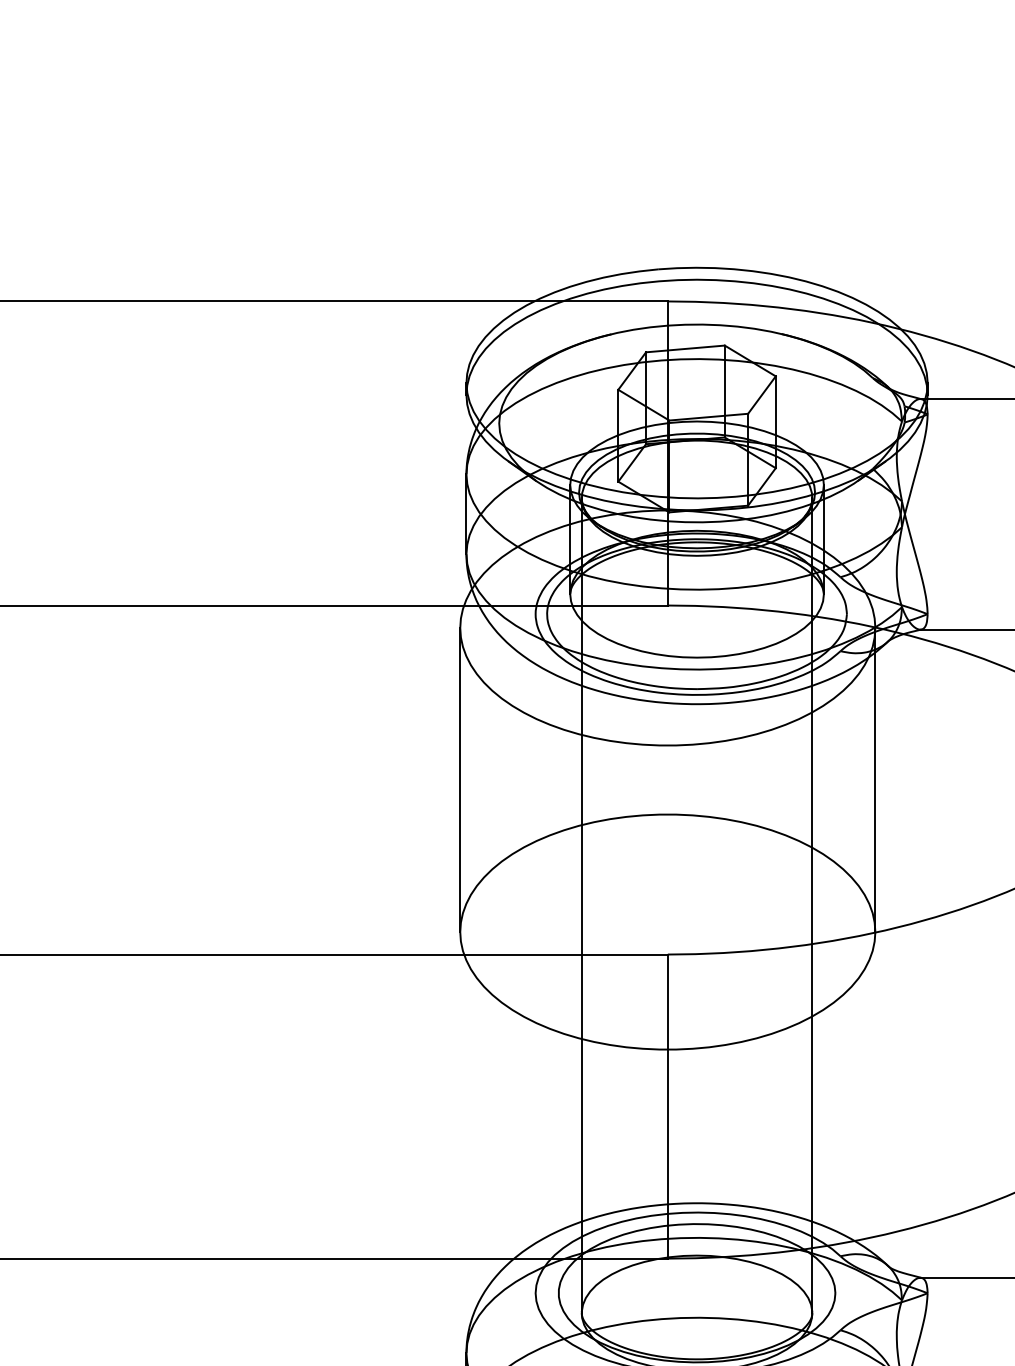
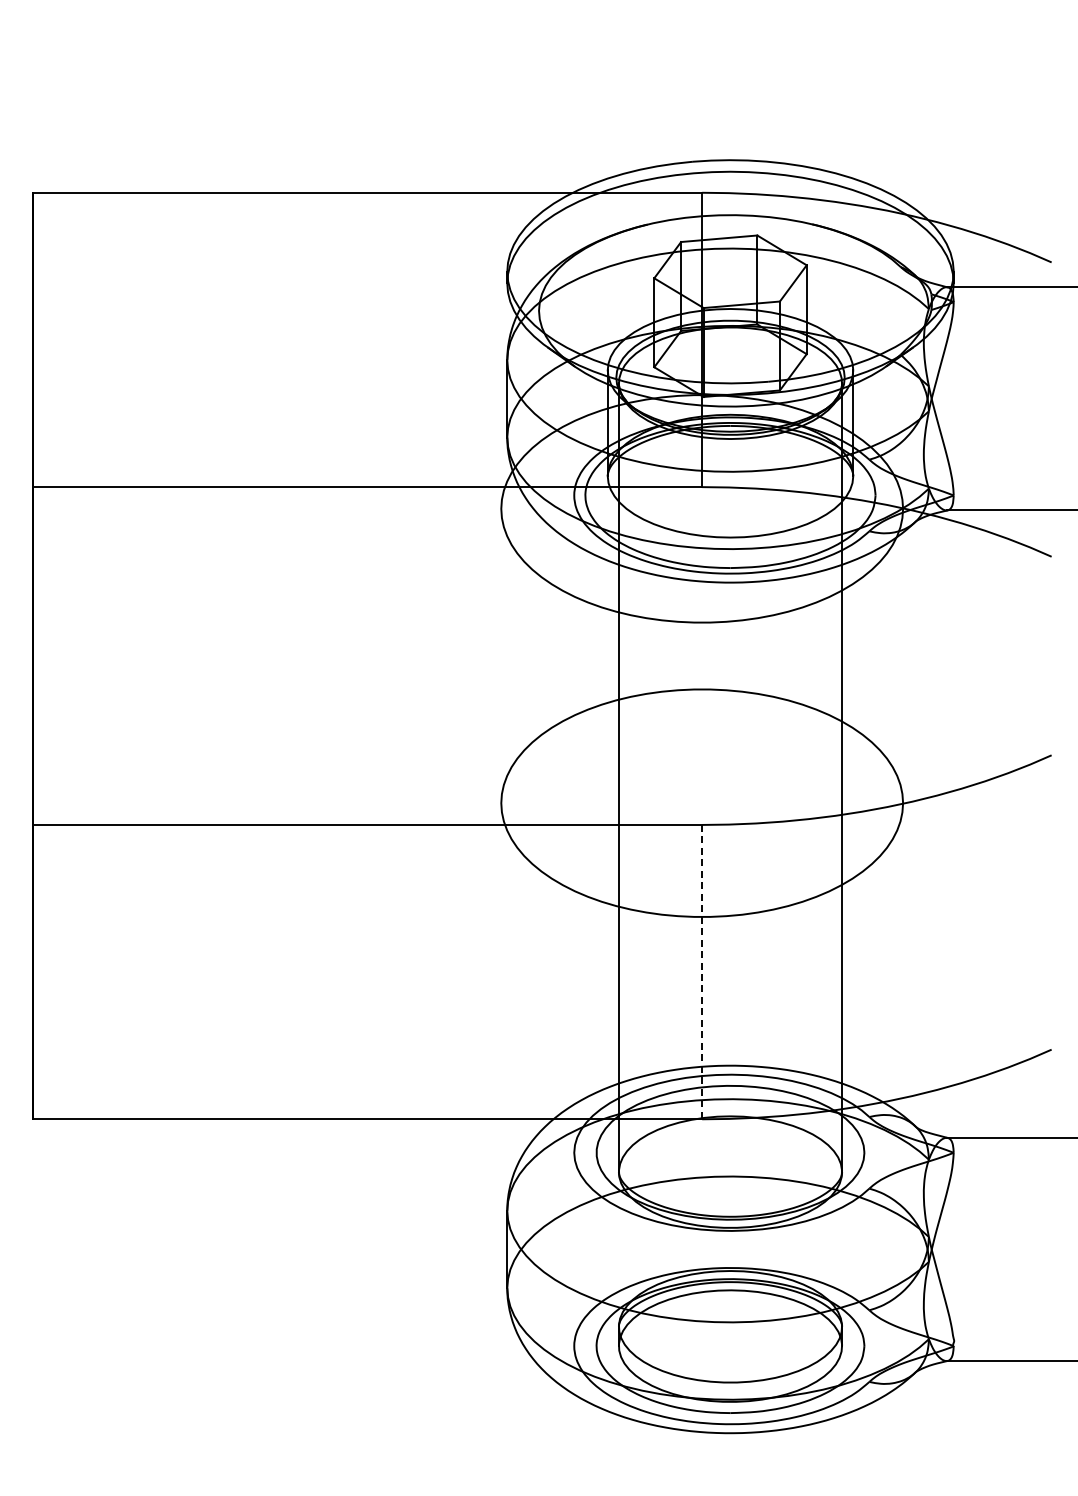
line: (460, 779) -> (501, 655), removed
line: (875, 779) -> (903, 655), removed
line: (668, 1106) -> (702, 972), solid -> dashed

